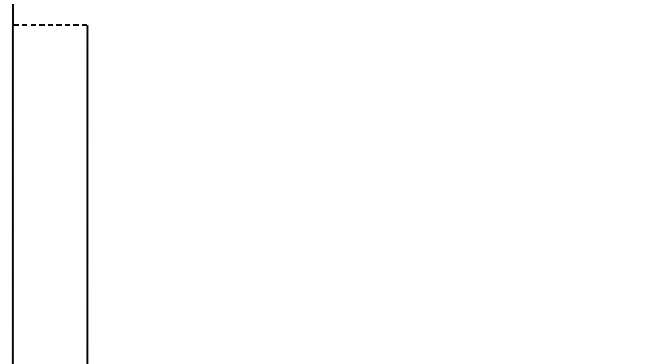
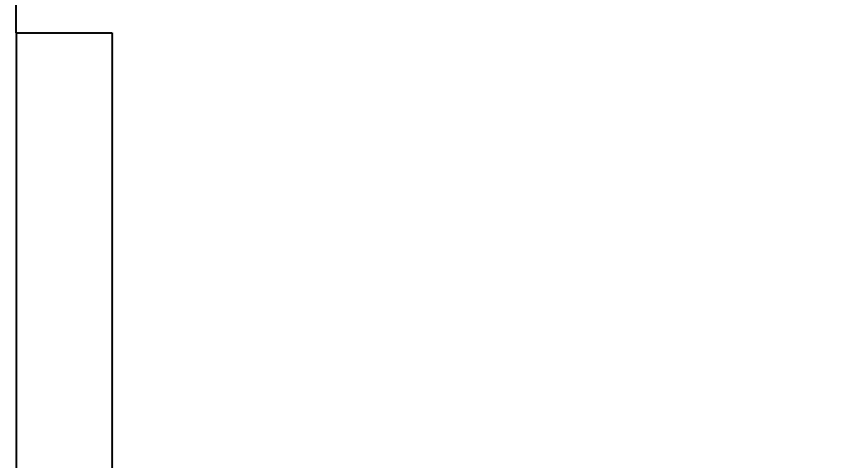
line: (50, 25) -> (64, 32), dashed -> solid

